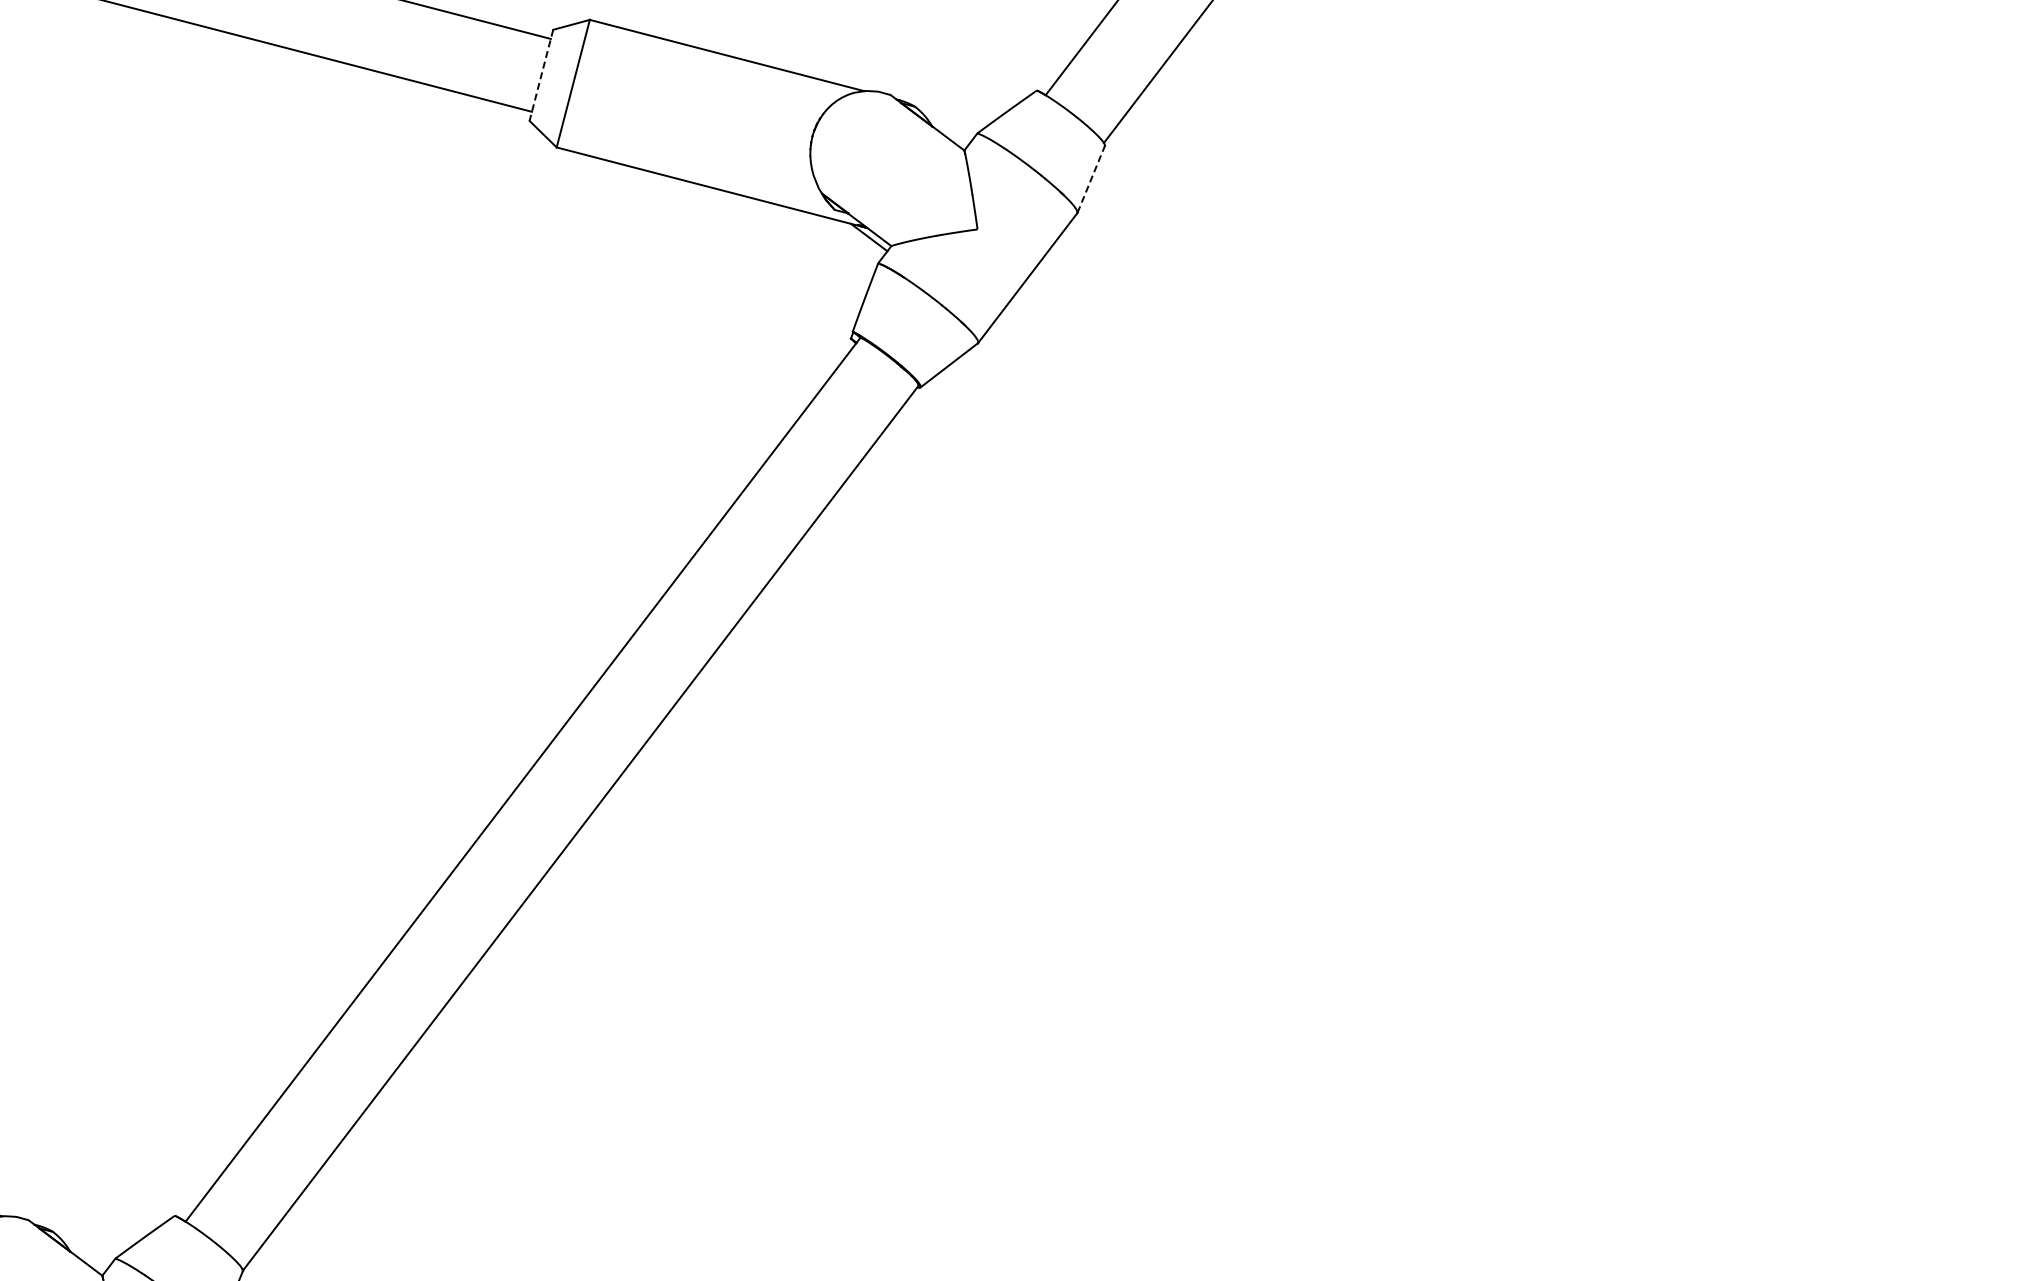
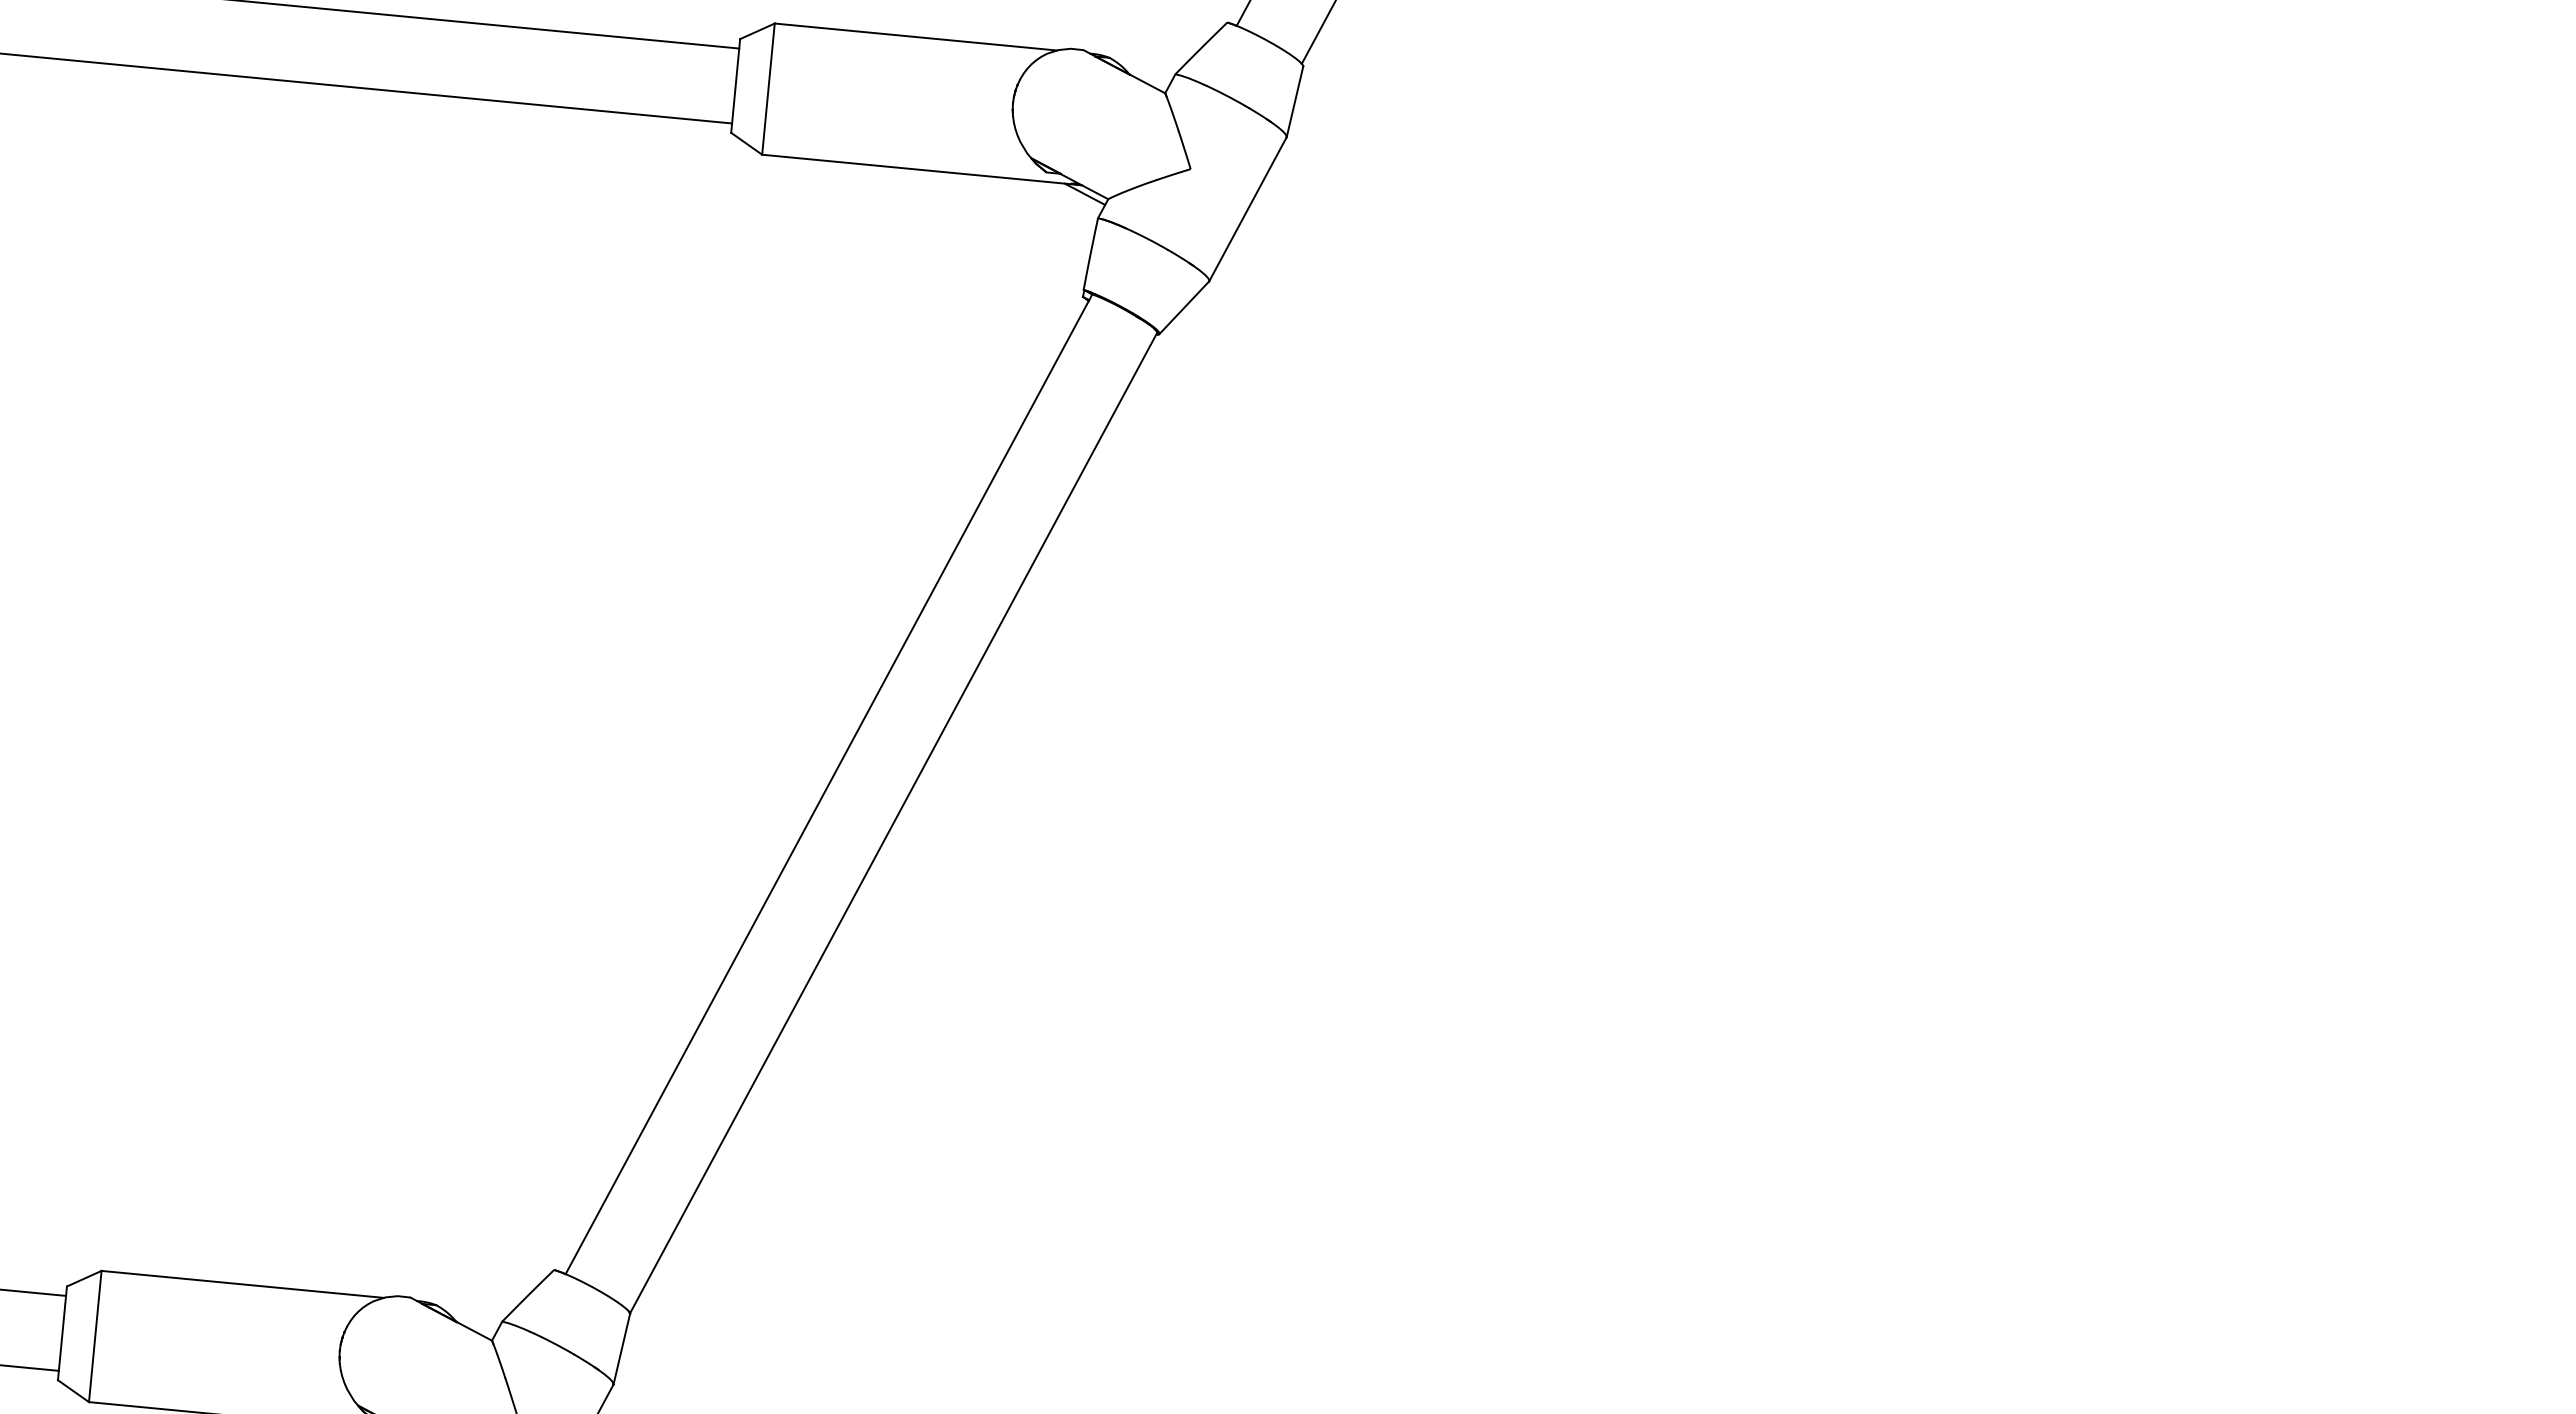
line: (541, 75) -> (735, 86), dashed -> solid
line: (1091, 179) -> (1295, 101), dashed -> solid

